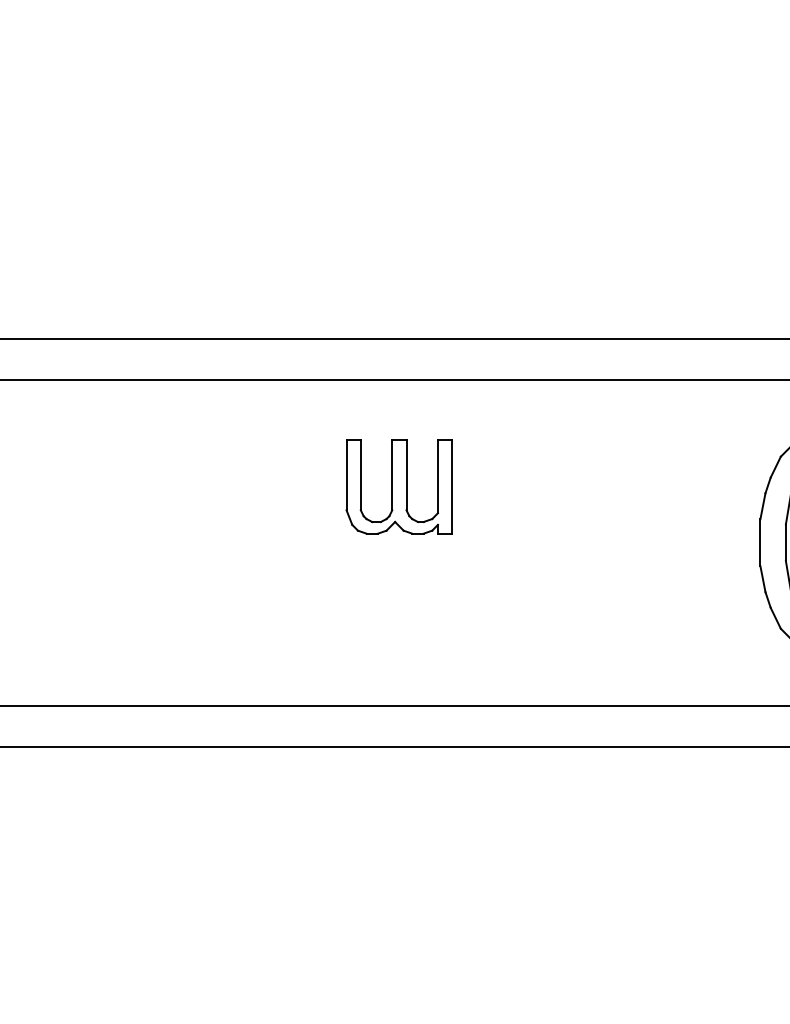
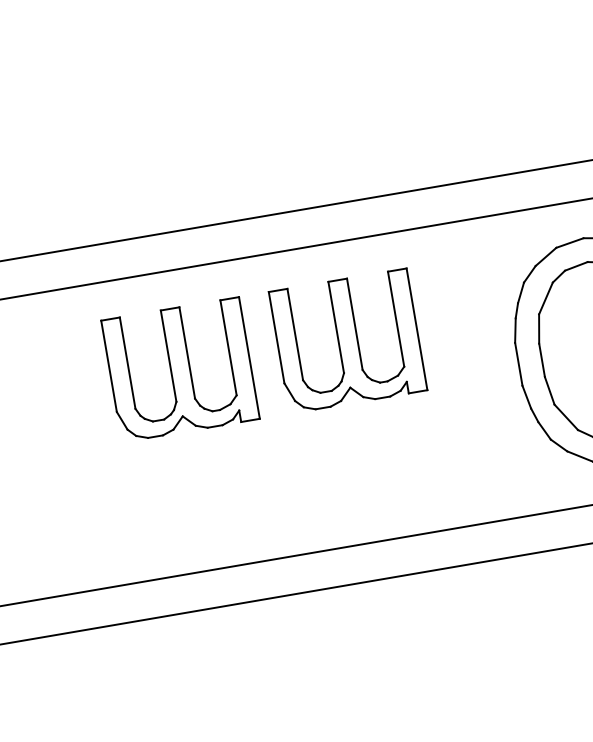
part: (399, 486) -> (180, 369), size x1.43
part: (582, 486) -> (347, 340), added

